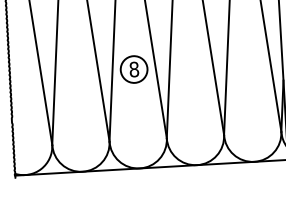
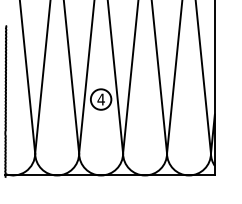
text: (133, 69) -> (100, 99), 8 -> 4

